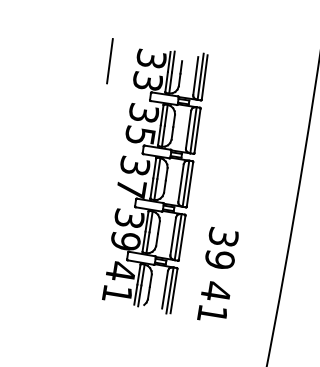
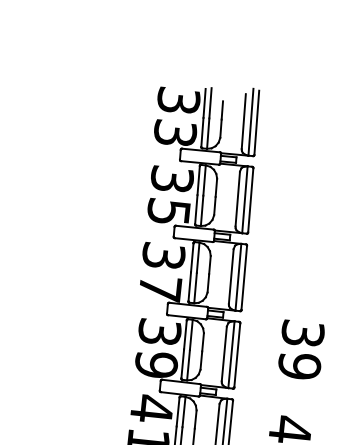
line: (109, 61) -> (118, 107), removed
text: (221, 247) -> (300, 348), moved

